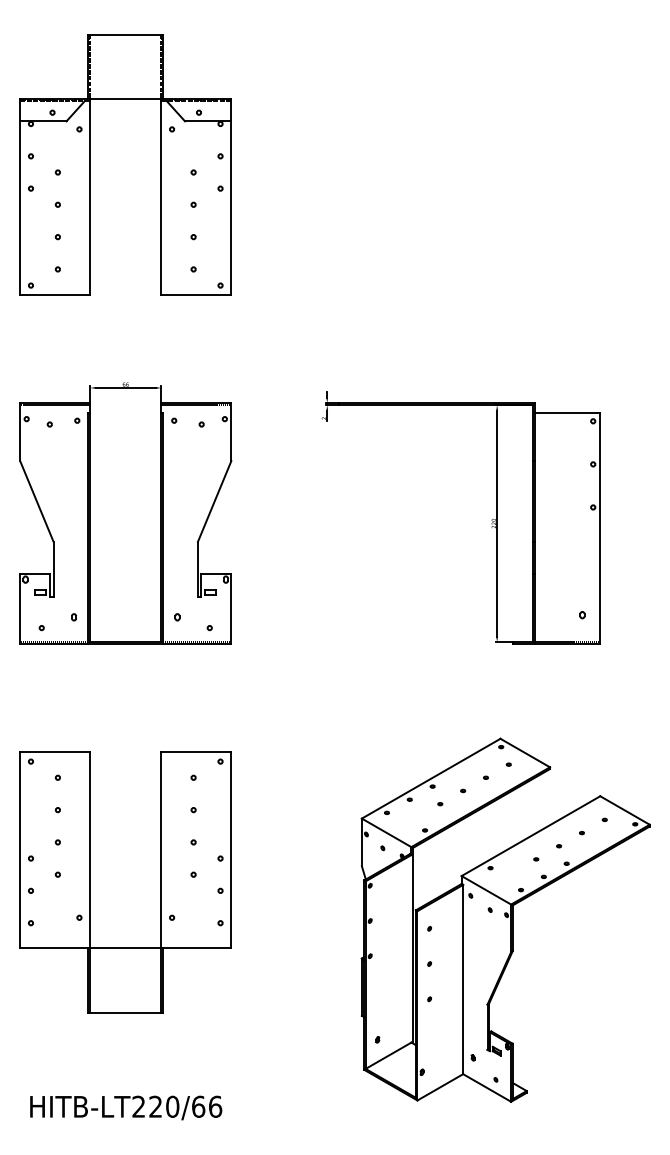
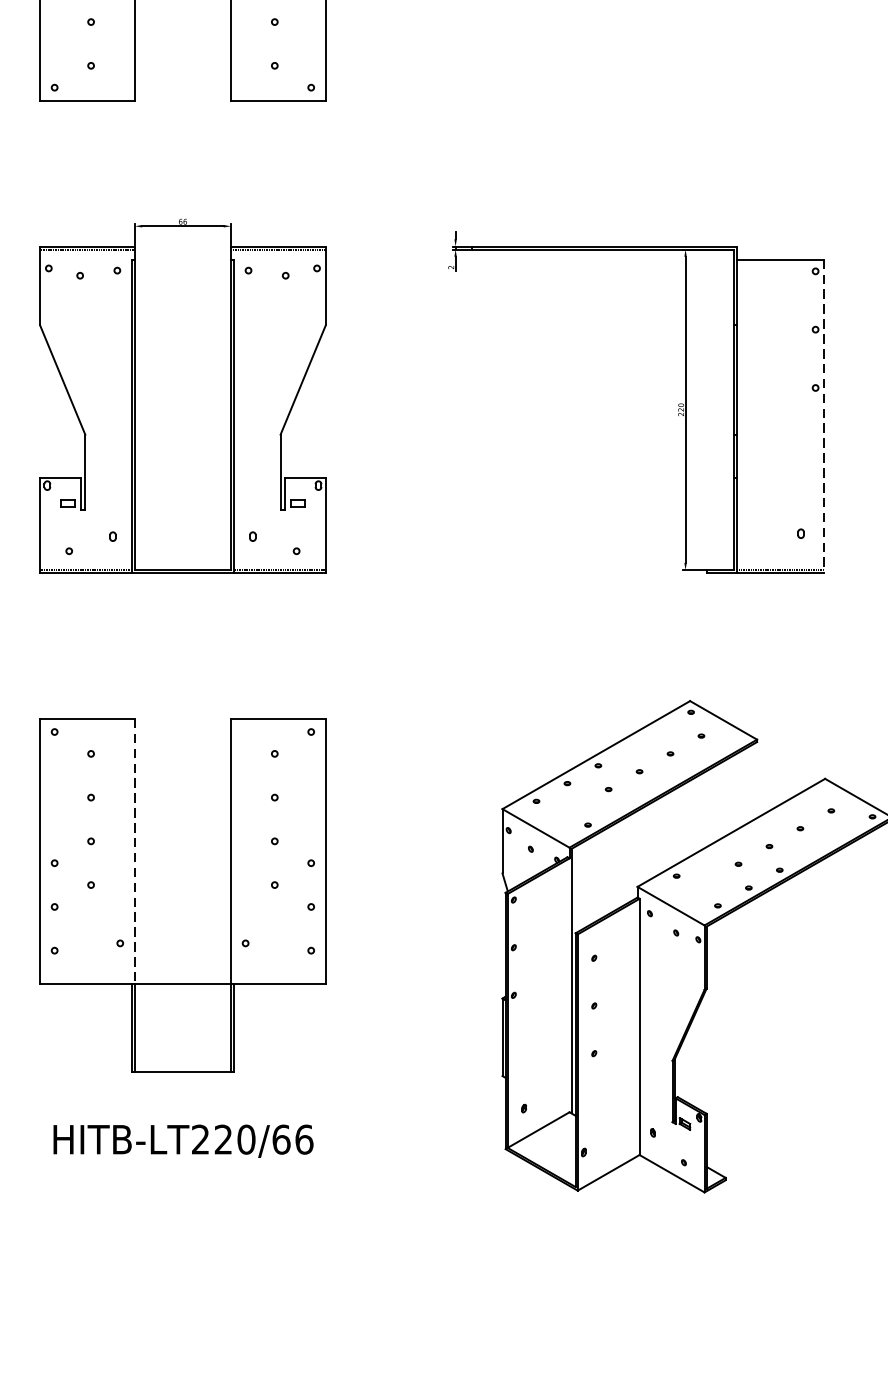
line: (599, 528) -> (824, 416), solid -> dashed
line: (90, 850) -> (135, 852), solid -> dashed
text: (126, 1107) -> (183, 1140), moved

